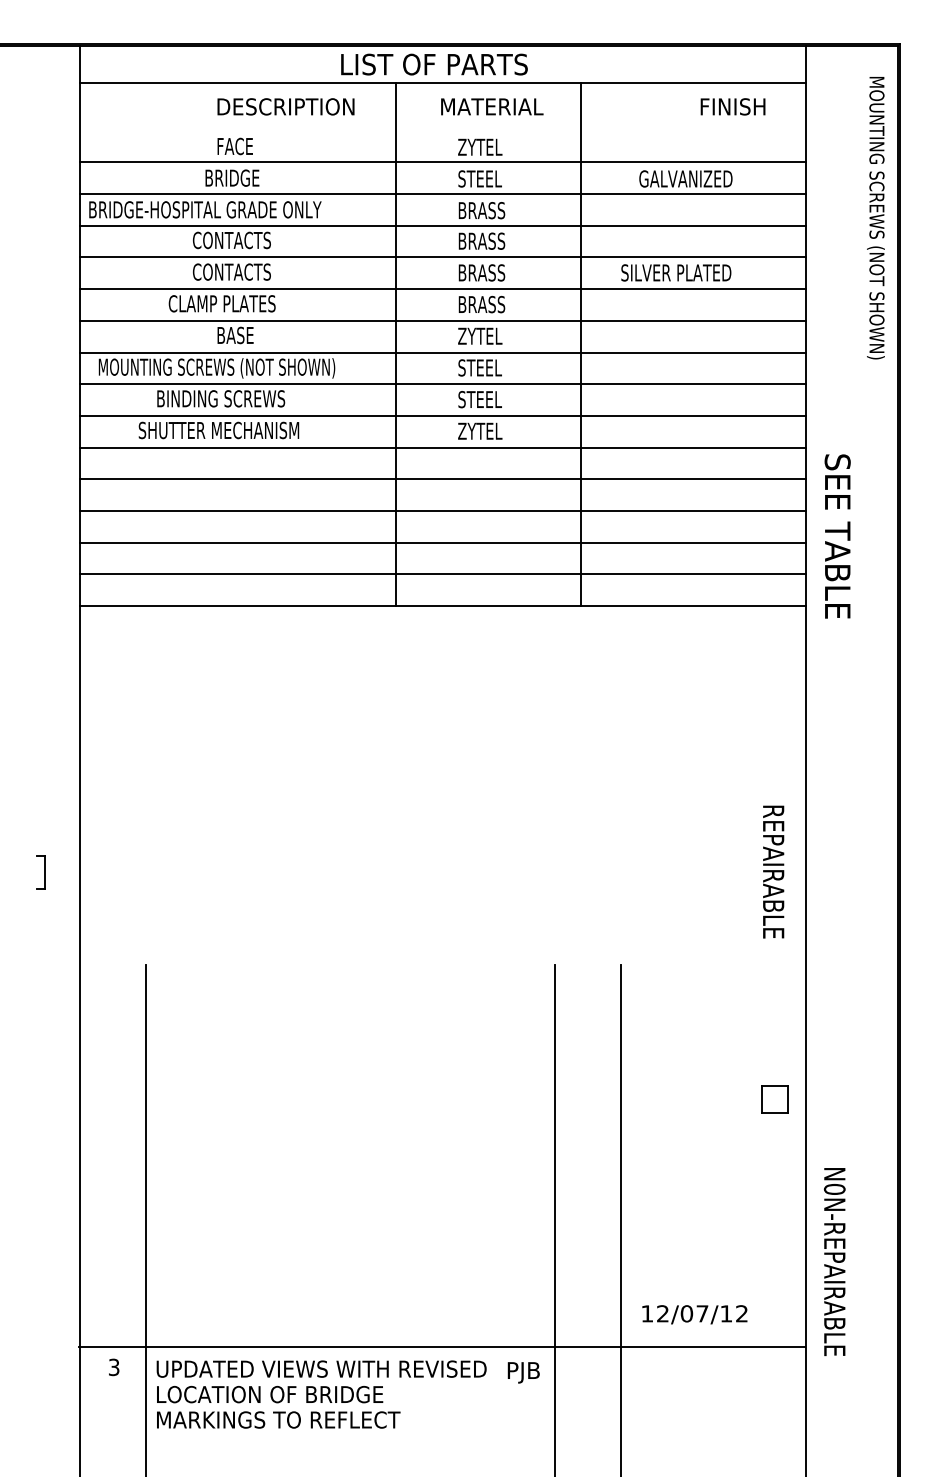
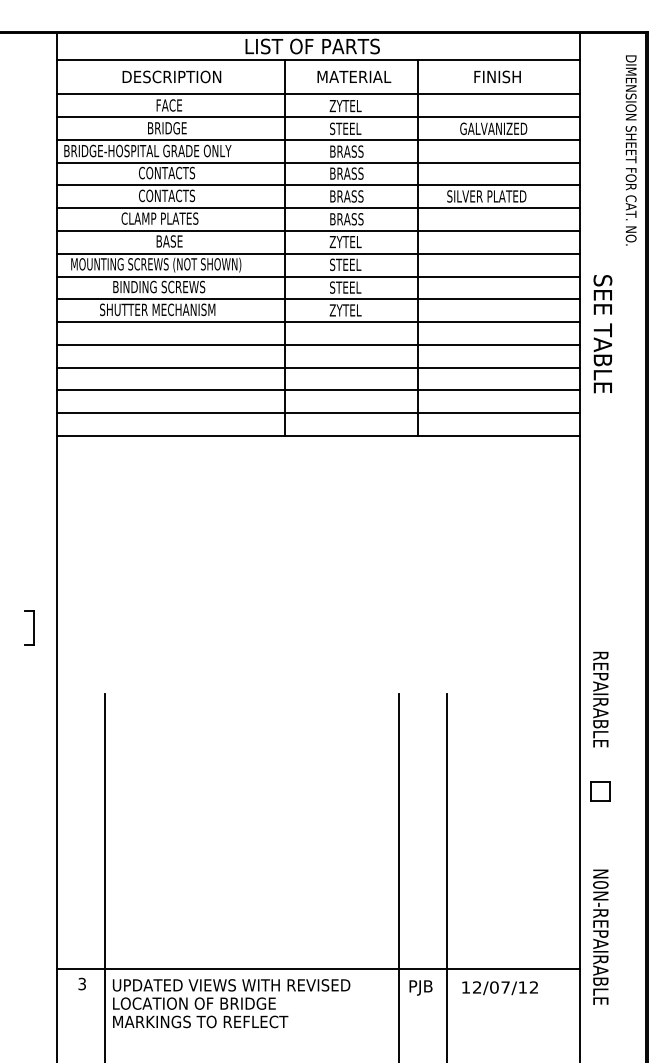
text: (285, 106) -> (171, 76), moved
text: (732, 106) -> (497, 76), moved
line: (442, 131) -> (318, 94), added
text: (876, 218) -> (630, 157), MOUNTING SCREWS (NOT SHOWN) -> DIMENSION SHEET FOR CAT. NO.
text: (837, 537) -> (602, 334), moved
part: (40, 871) -> (29, 627), size x1.43
text: (773, 871) -> (600, 699), moved
part: (774, 1099) -> (600, 791), moved
text: (834, 1260) -> (600, 936), moved
text: (693, 1315) -> (499, 988), moved
text: (523, 1372) -> (420, 987), moved

